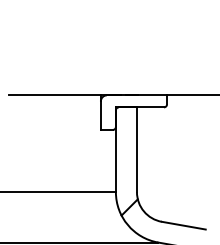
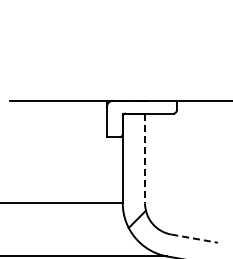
line: (137, 149) -> (145, 158), solid -> dashed
line: (183, 225) -> (194, 238), solid -> dashed

